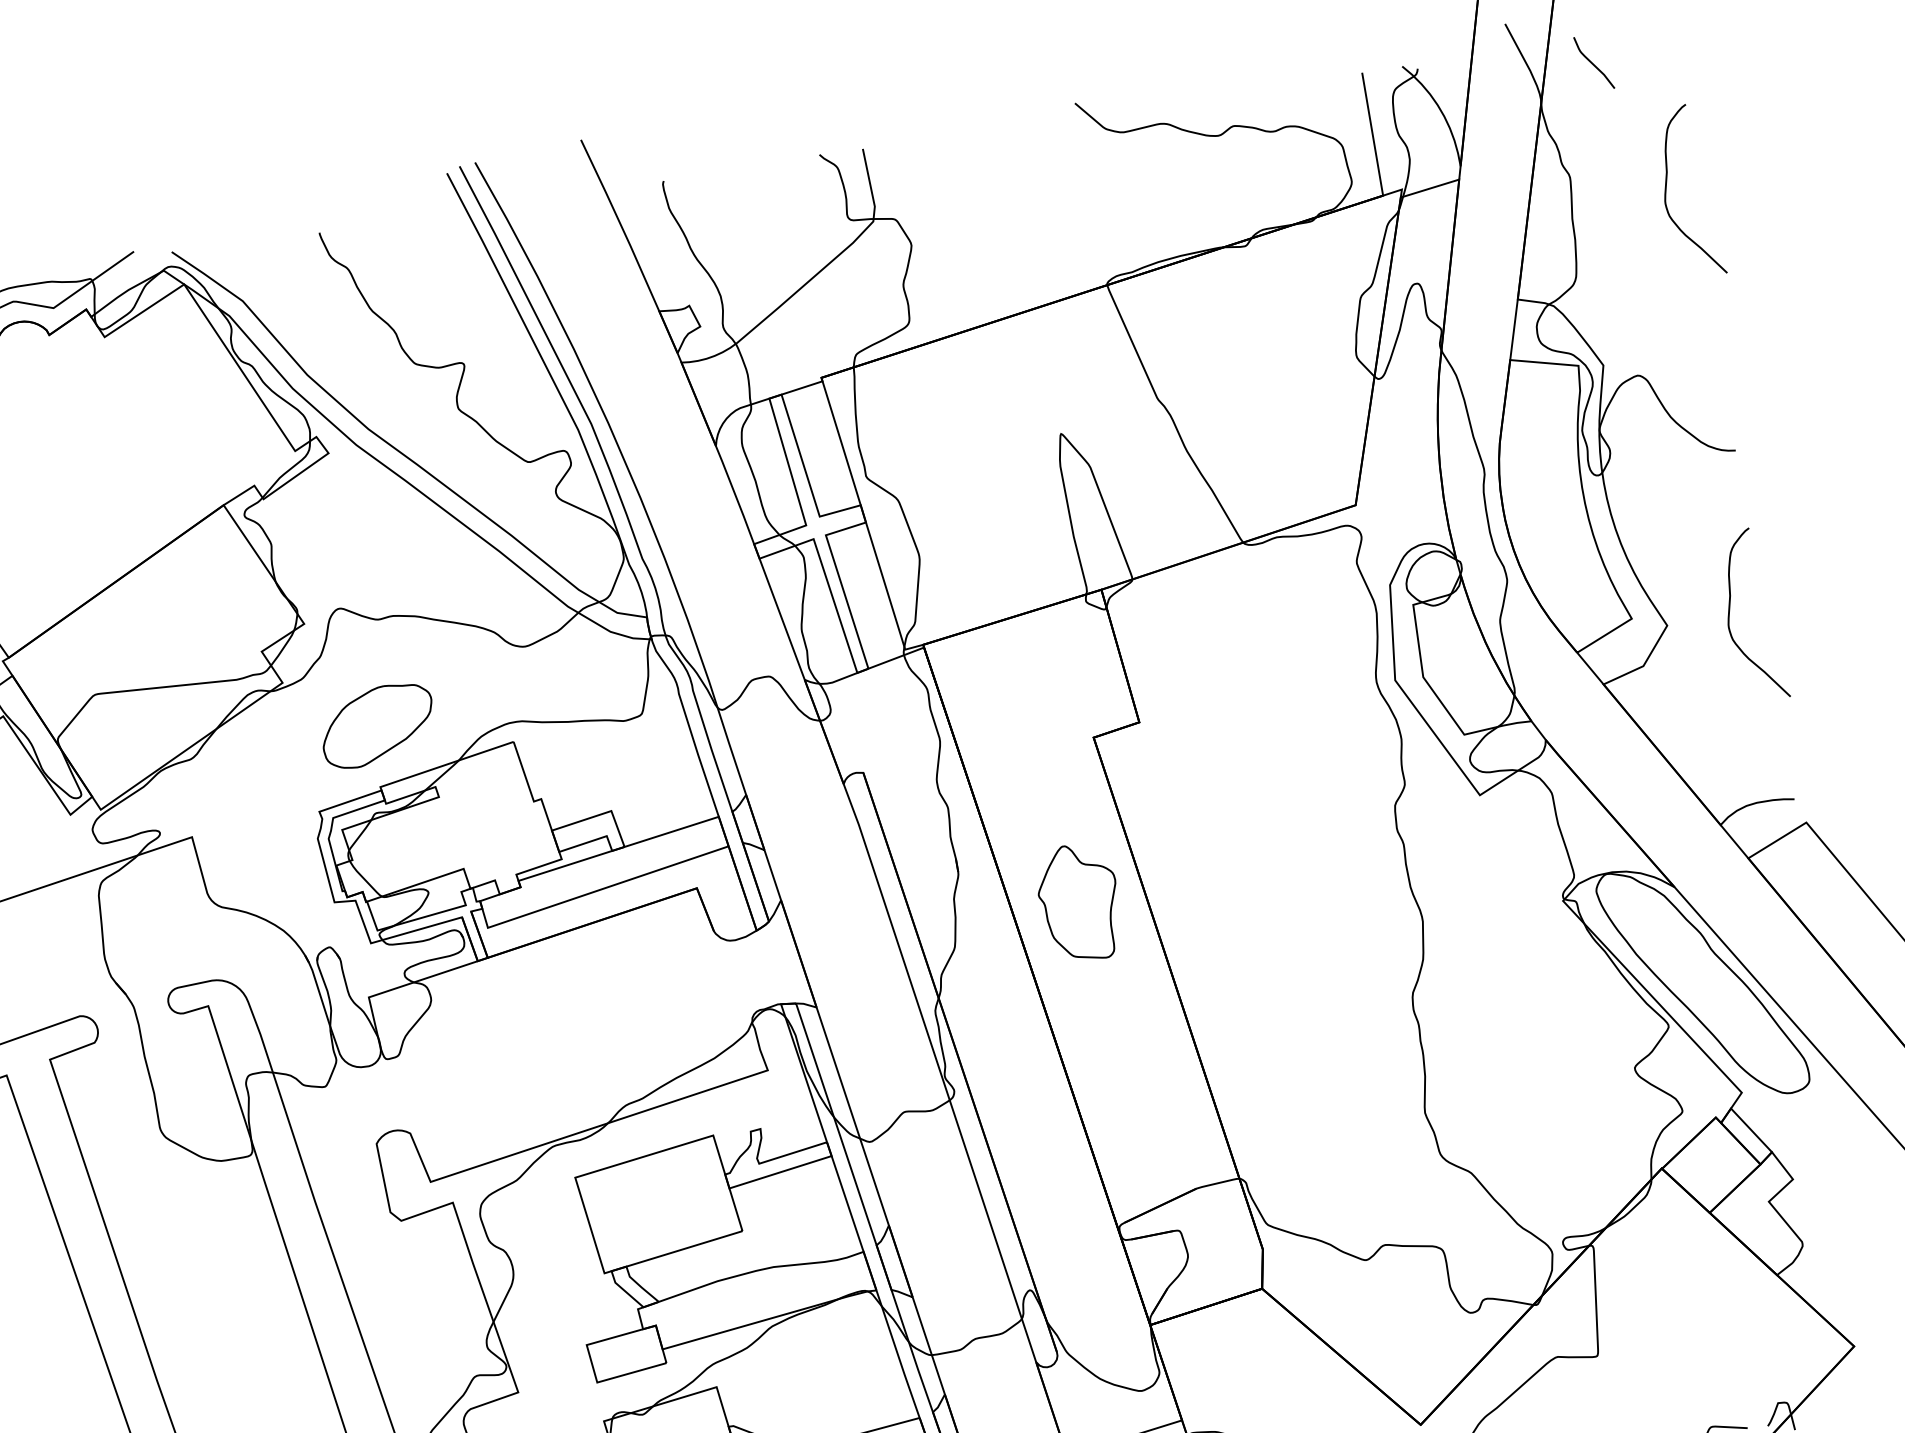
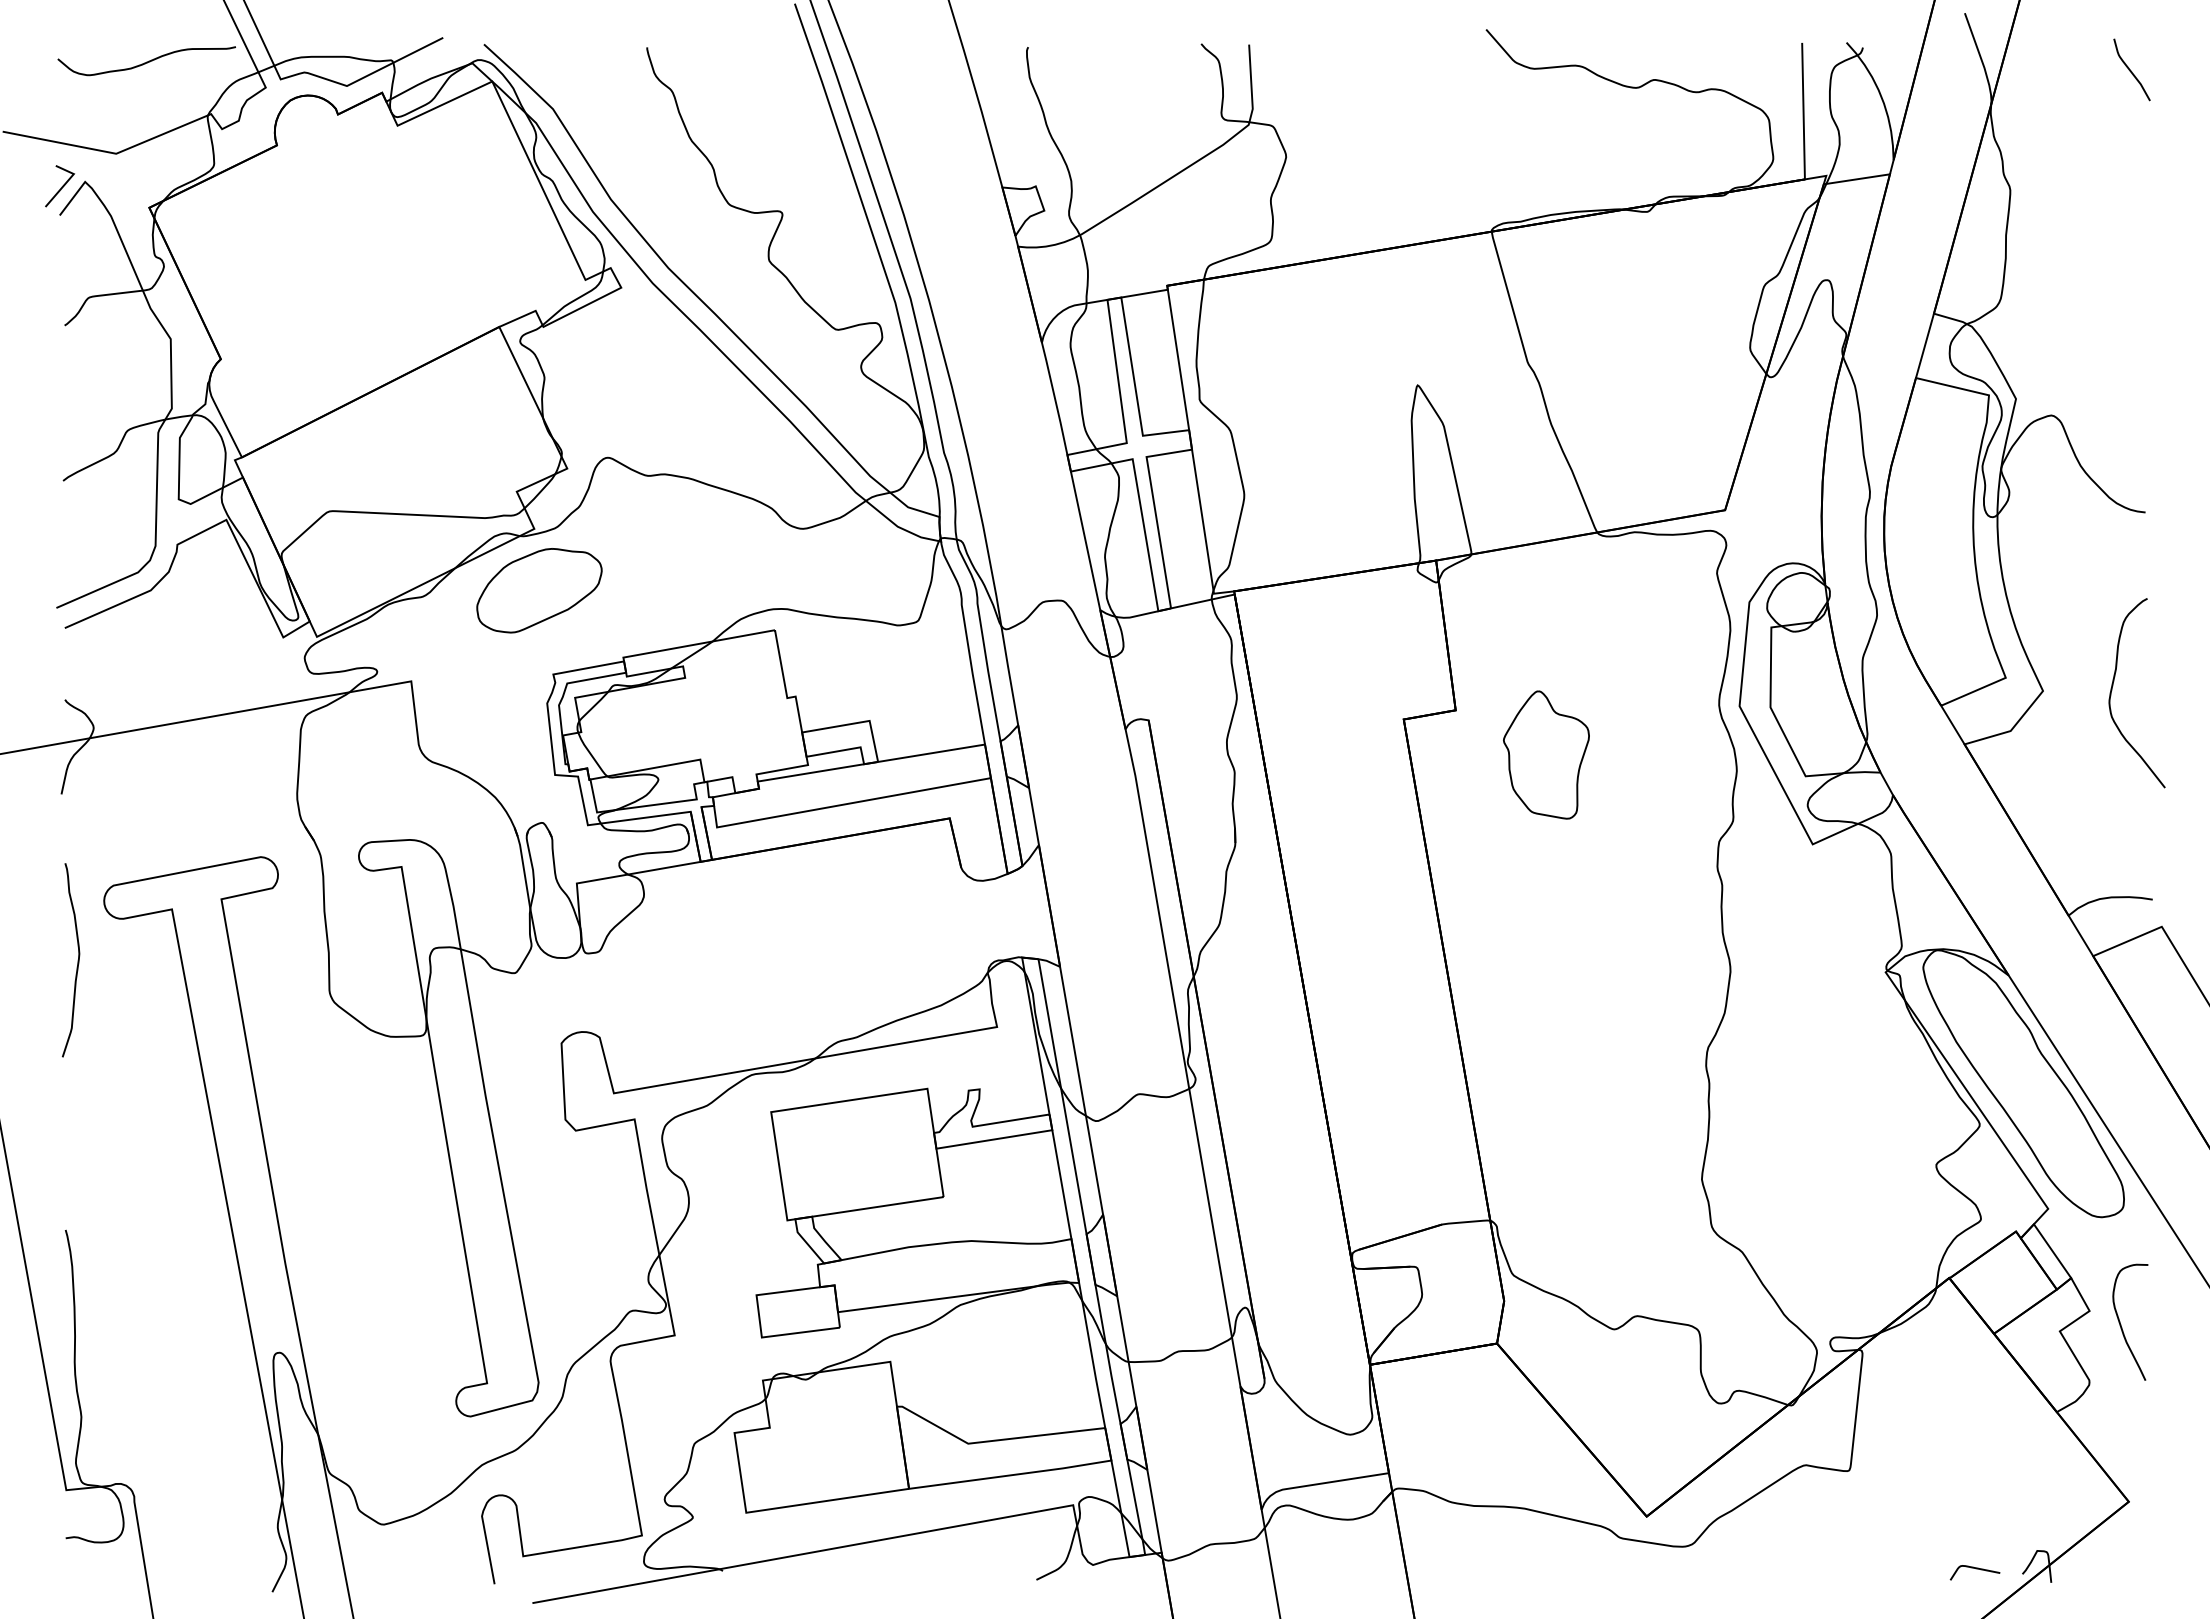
curve: (1592, 62) -> (2130, 69), moved
curve: (1666, 188) -> (2113, 217), removed
part: (377, 725) -> (539, 590), moved
part: (1079, 902) -> (1546, 754), moved
curve: (1823, 1187) -> (2121, 1324), added

